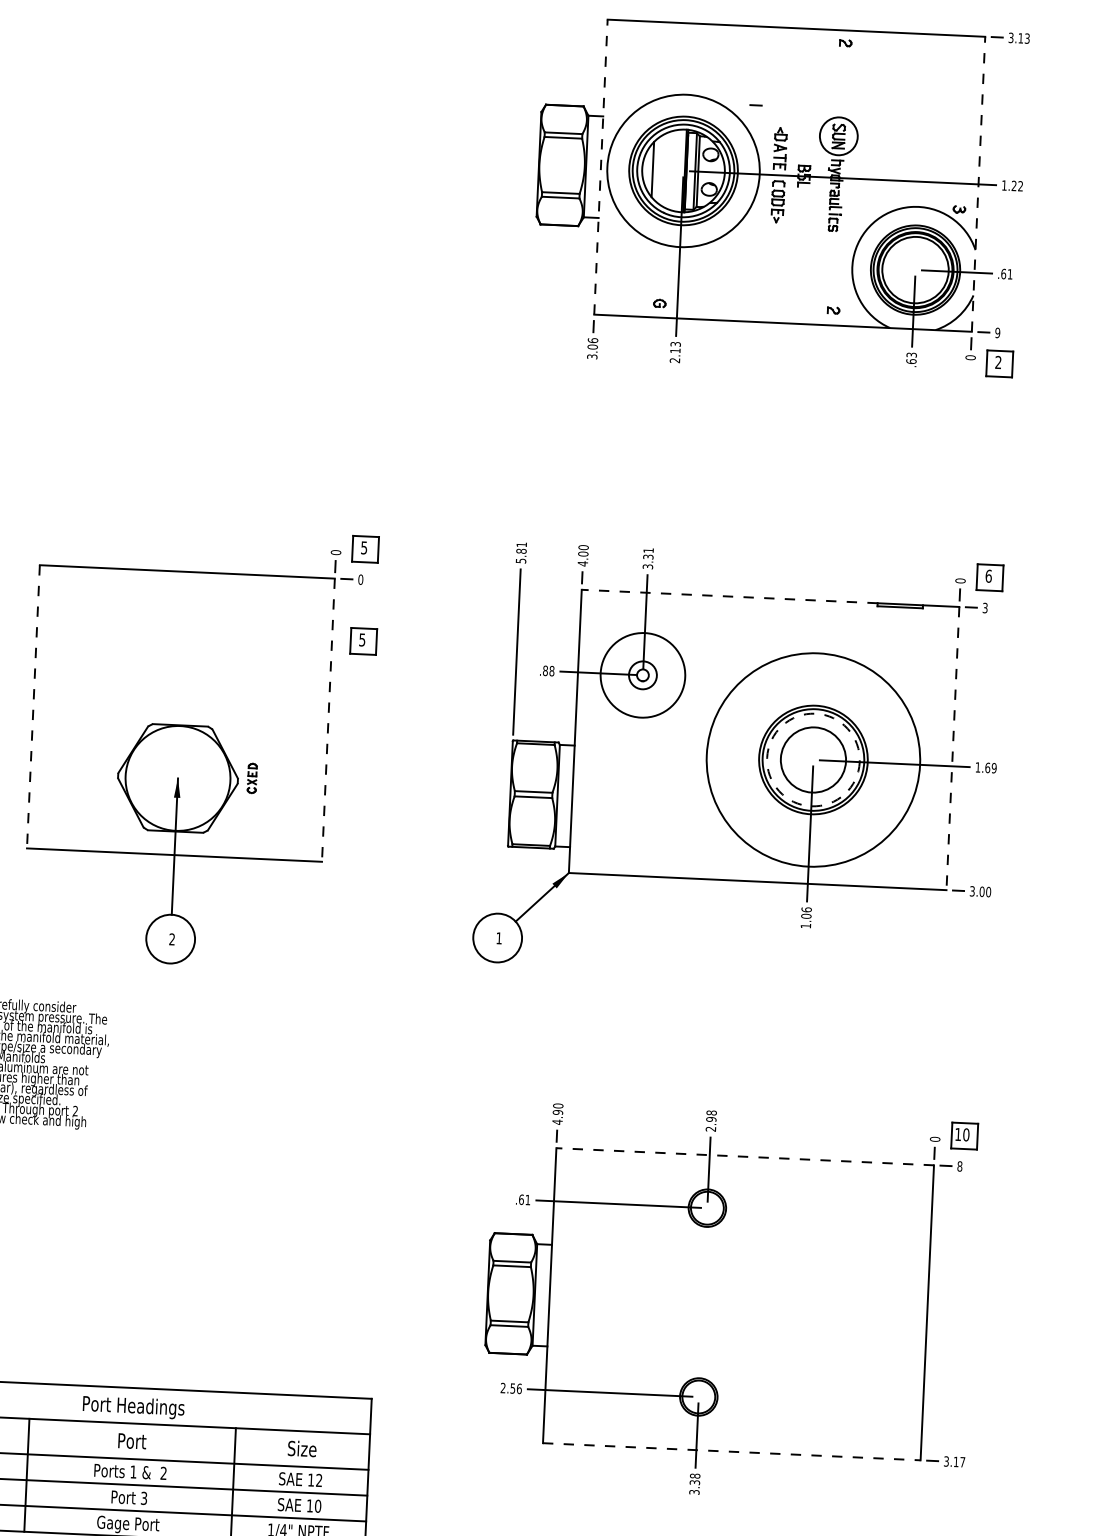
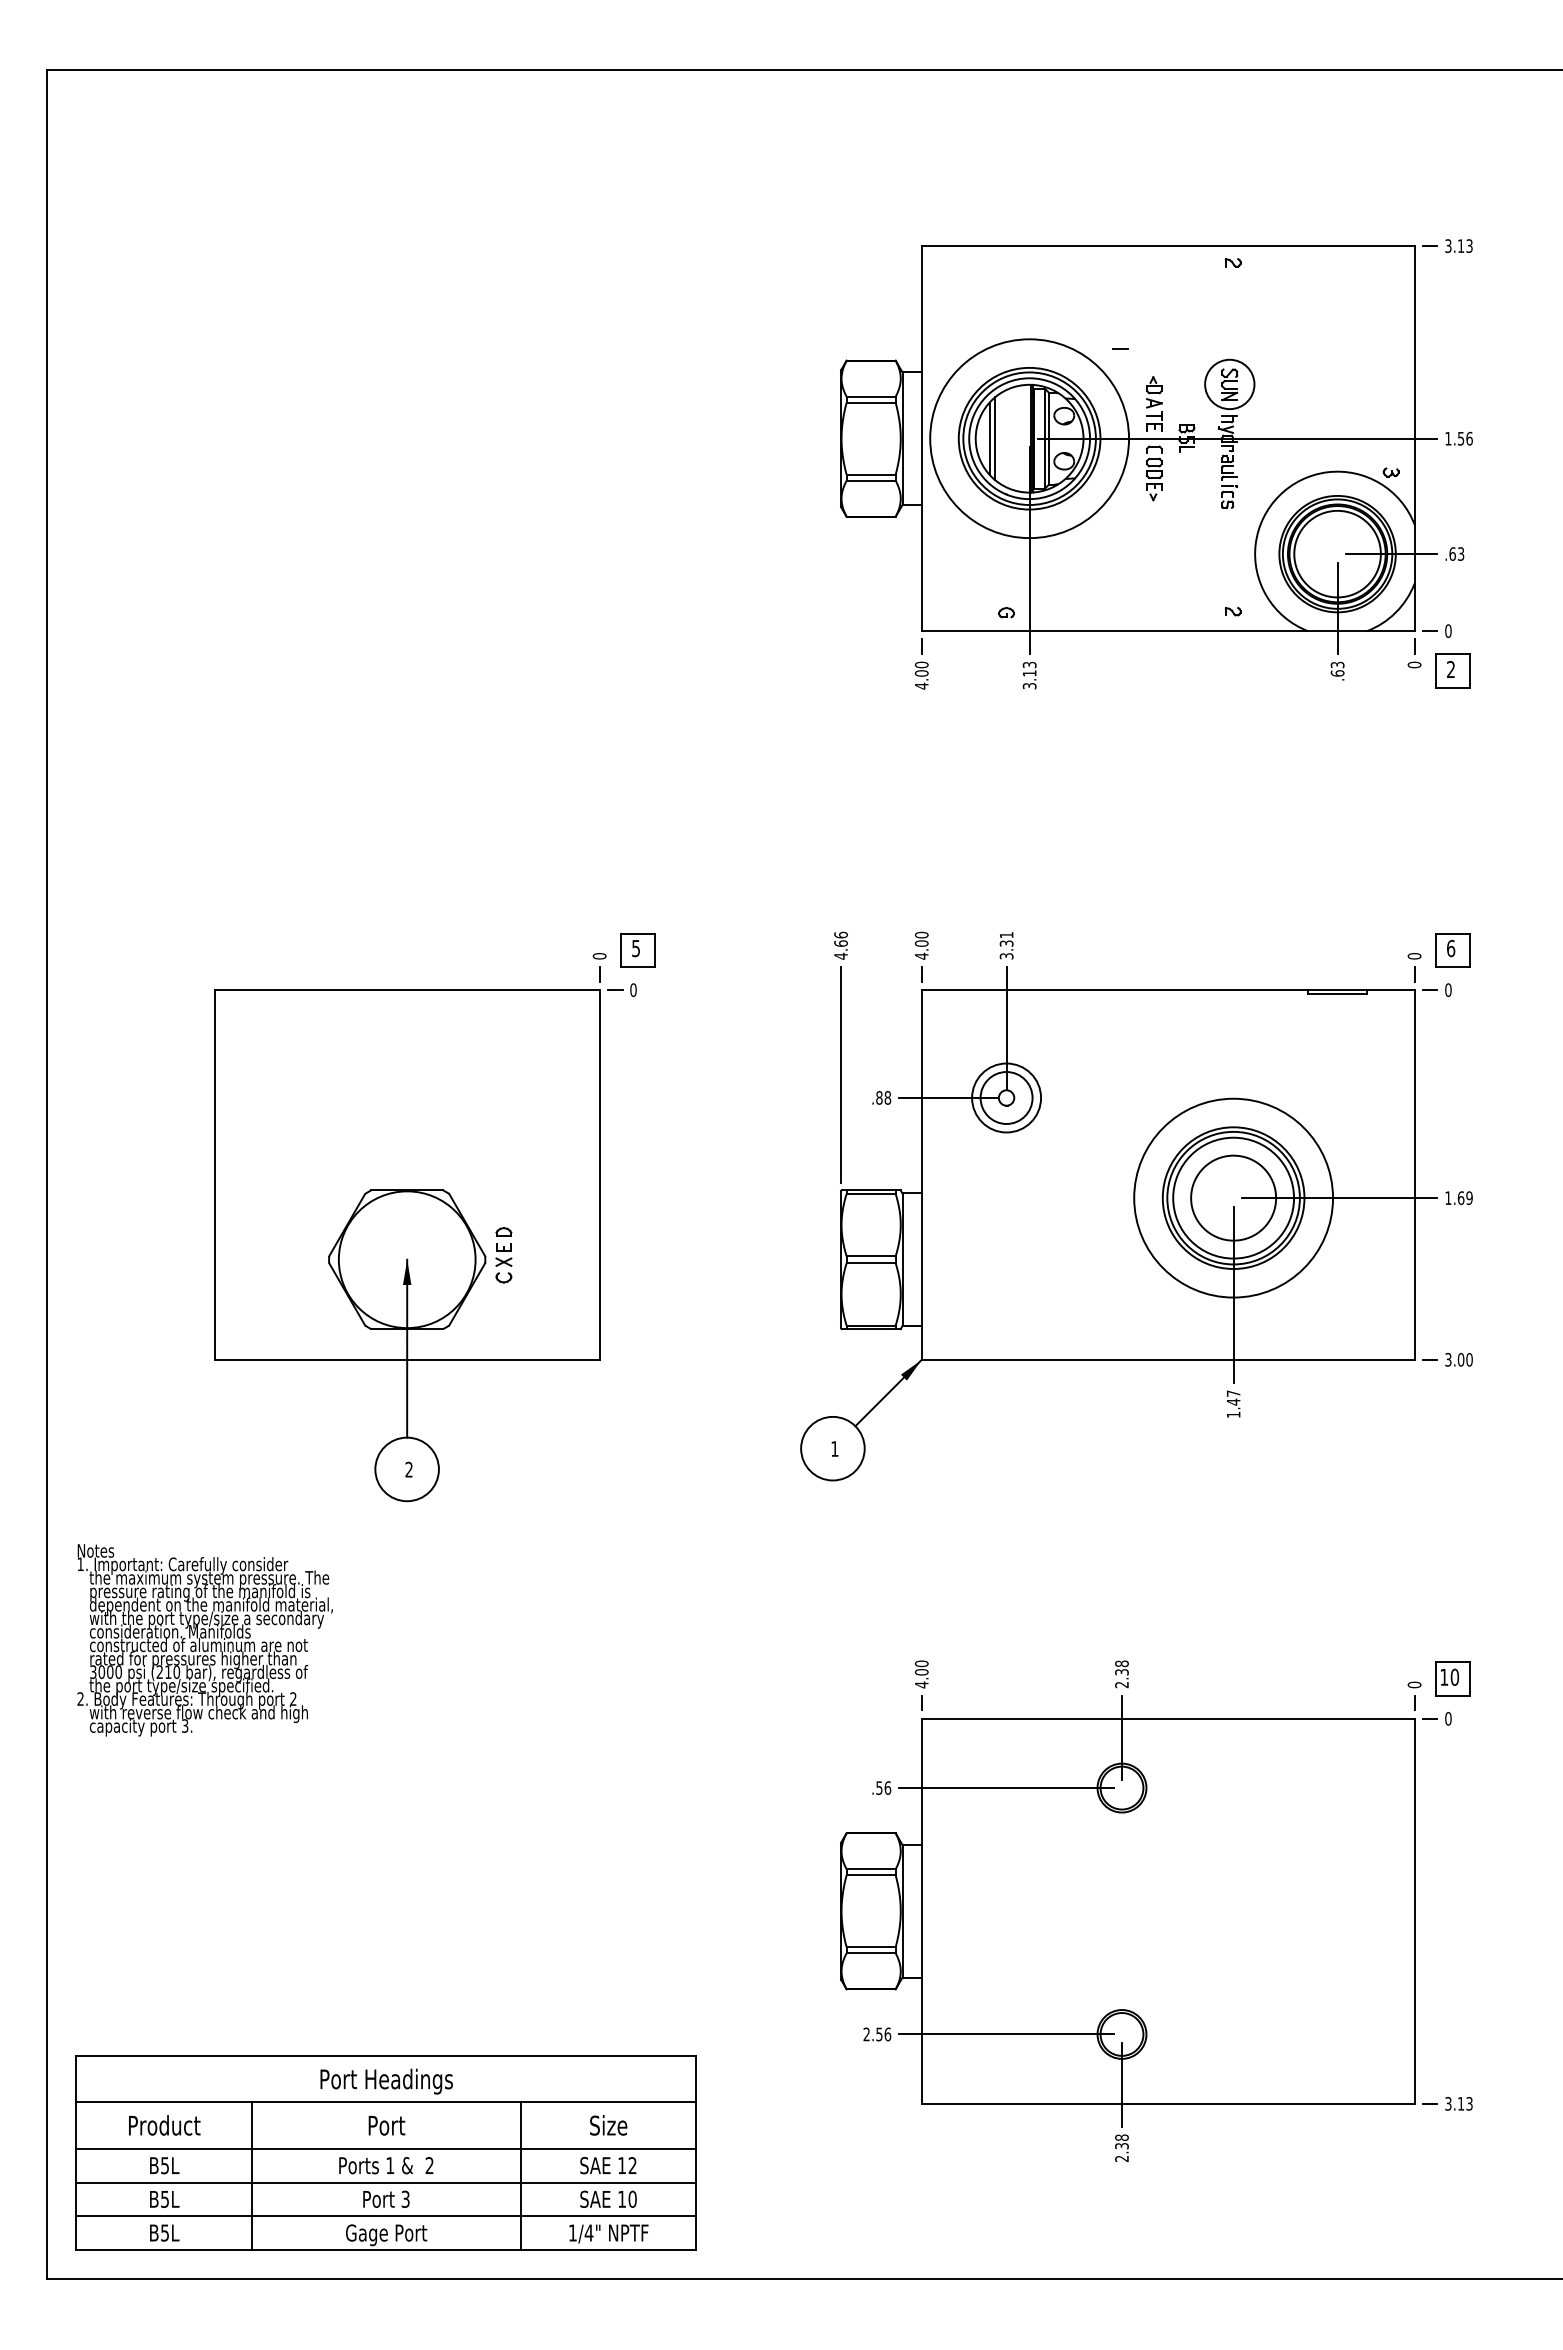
line: (600, 167) -> (921, 438), dashed -> solid
line: (657, 169) -> (995, 438), added
line: (978, 184) -> (1414, 438), dashed -> solid
text: (1017, 185) -> (1465, 438), 1.22 -> 1.56
text: (1010, 273) -> (1461, 553), .61 -> .63
text: (997, 333) -> (1448, 631), 9 -> 0
text: (592, 348) -> (921, 675), 3.06 -> 4.00
text: (674, 360) -> (1029, 686), 2.13 -> 3.13
text: (520, 552) -> (840, 945), 5.81 -> 4.66
line: (729, 596) -> (1114, 990), dashed -> solid
text: (985, 608) -> (1448, 990), 3 -> 0
part: (363, 641) -> (640, 1070), removed
circle: (642, 674) -> (1006, 1097), size x0.62
circle: (642, 674) -> (1006, 1097), size x1.43
line: (33, 707) -> (214, 1175), dashed -> solid
line: (328, 720) -> (599, 1175), dashed -> solid
line: (952, 748) -> (1414, 1175), dashed -> solid
circle: (813, 759) -> (1233, 1197), dashed -> solid
circle: (813, 759) -> (1233, 1197), size x0.71
part: (251, 778) -> (503, 1255), size x1.43
text: (806, 912) -> (1233, 1397), 1.06 -> 1.47
text: (557, 1112) -> (921, 1672), 4.90 -> 4.00
text: (711, 1119) -> (1121, 1672), 2.98 -> 2.38
line: (744, 1156) -> (1167, 1718), dashed -> solid
text: (960, 1166) -> (1448, 1718), 8 -> 0
text: (524, 1199) -> (883, 1787), .61 -> .56
line: (732, 1451) -> (1168, 2103), dashed -> solid
text: (962, 1461) -> (1469, 2103), 3.17 -> 3.13
text: (694, 1492) -> (1121, 2158), 3.38 -> 2.38

